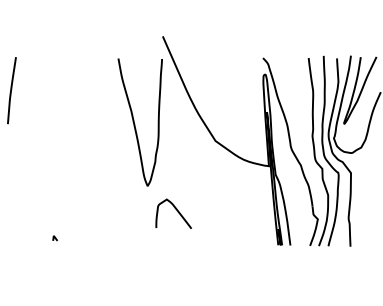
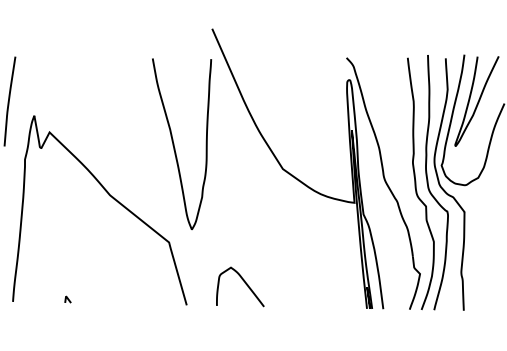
curve: (87, 162) -> (111, 197), added
curve: (177, 212) -> (245, 285), moved

